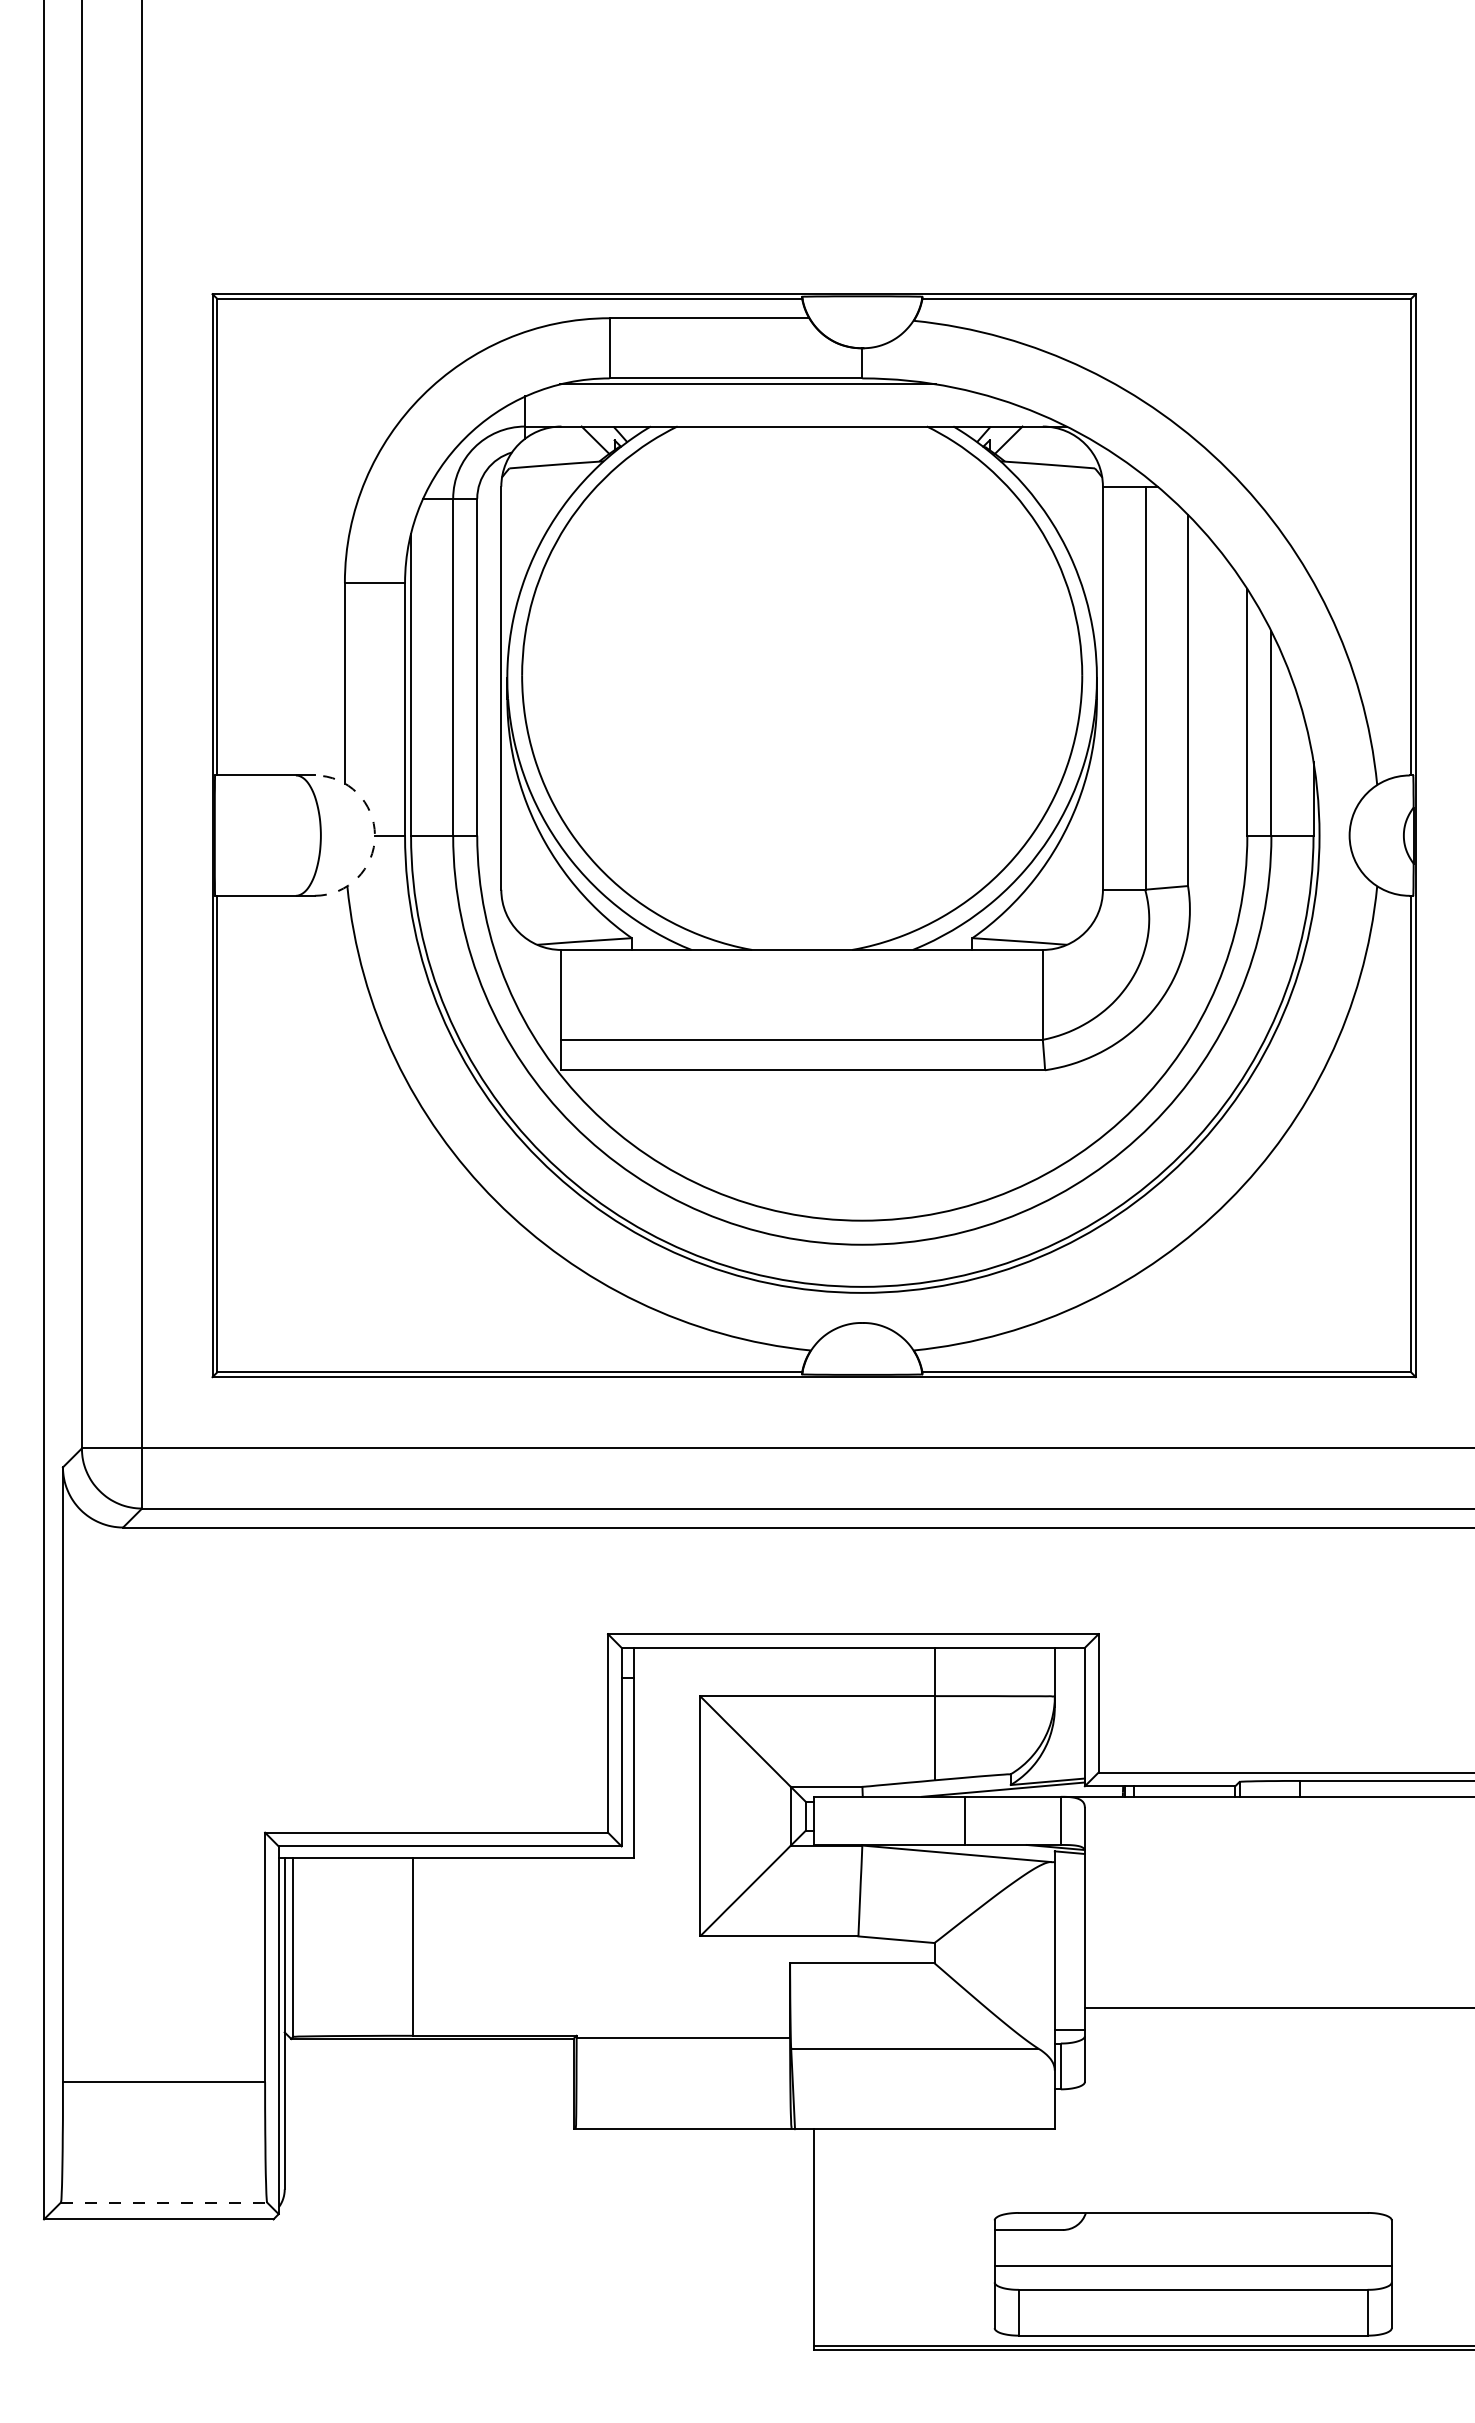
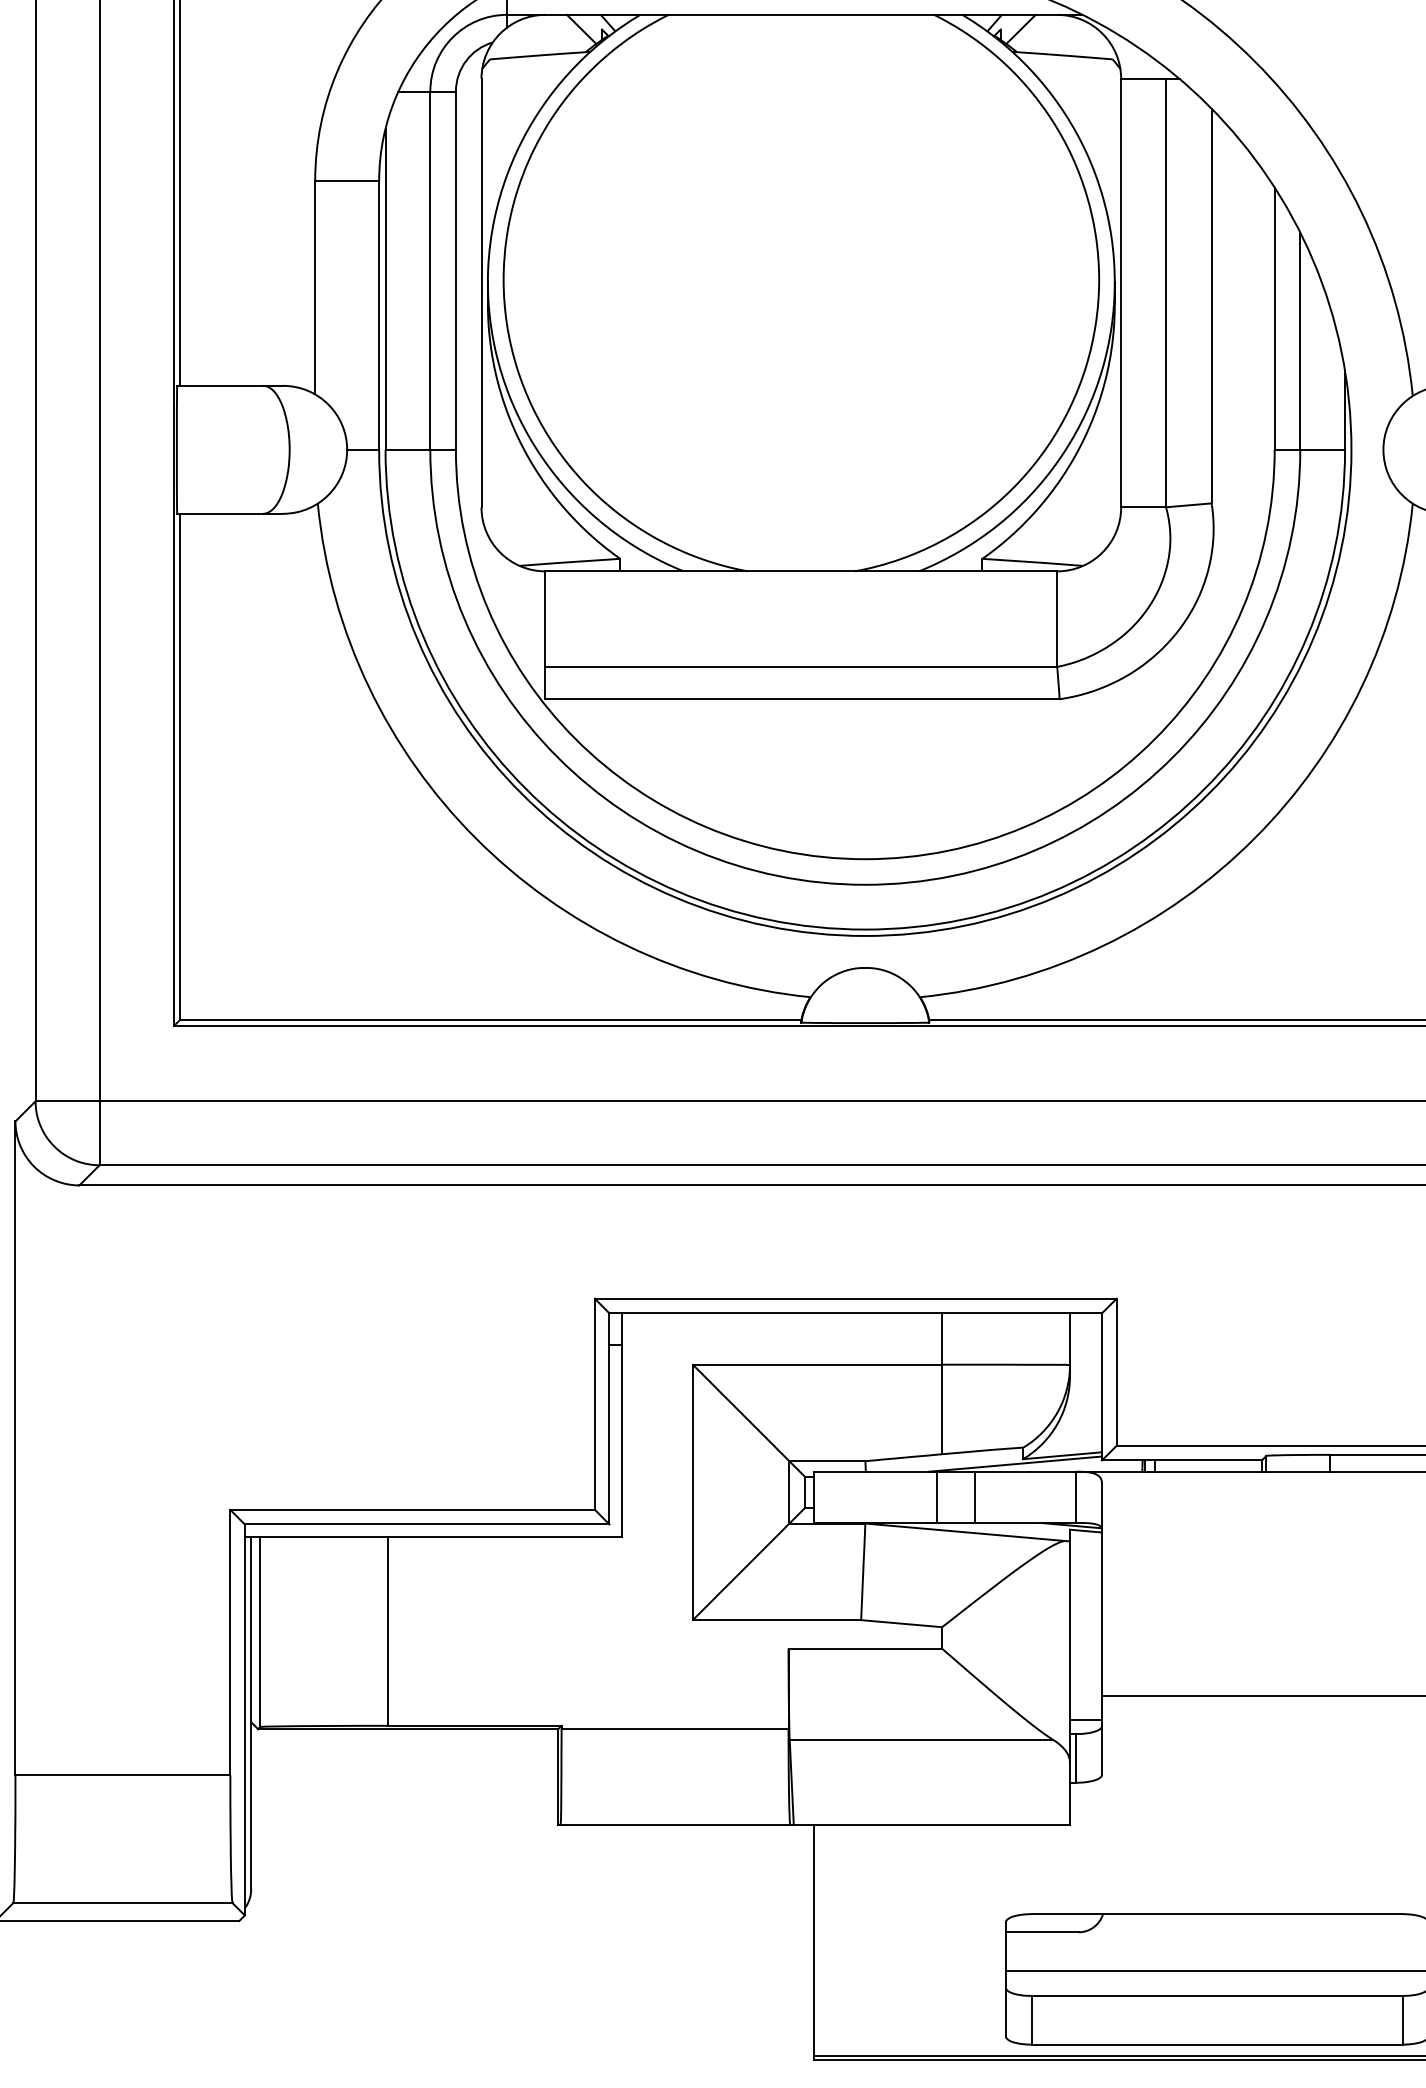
arc: (374, 835) -> (346, 449), dashed -> solid
line: (929, 1820) -> (936, 1496), added
line: (164, 2202) -> (123, 1903), dashed -> solid

